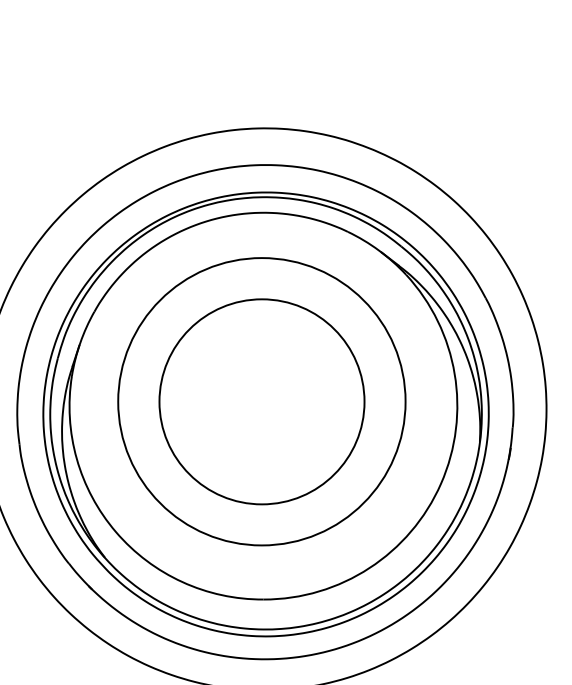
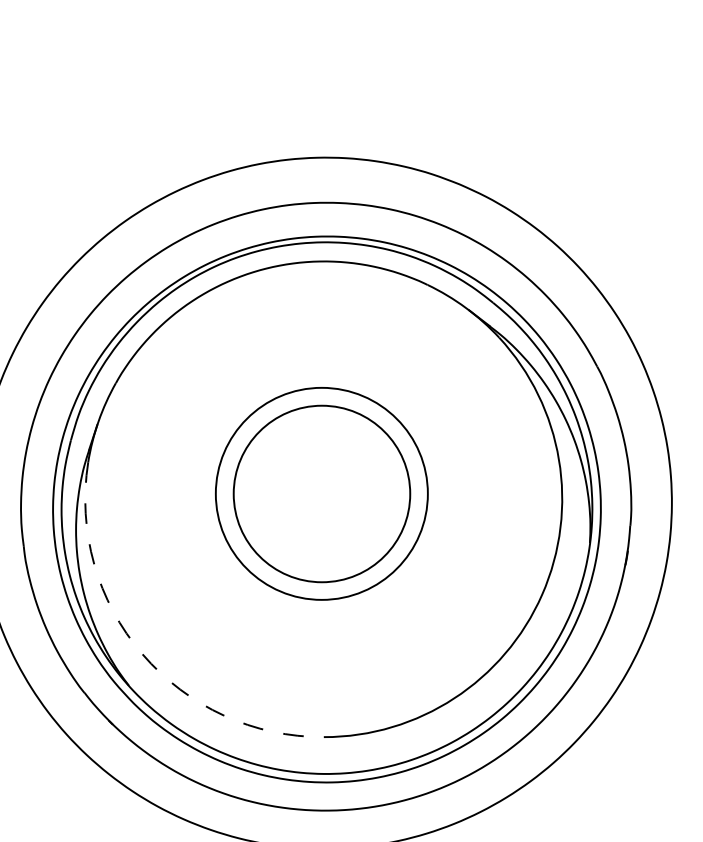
circle: (261, 401) -> (321, 493), size x0.6
circle: (261, 401) -> (321, 493), size x0.7
arc: (116, 532) -> (142, 654), solid -> dashed

